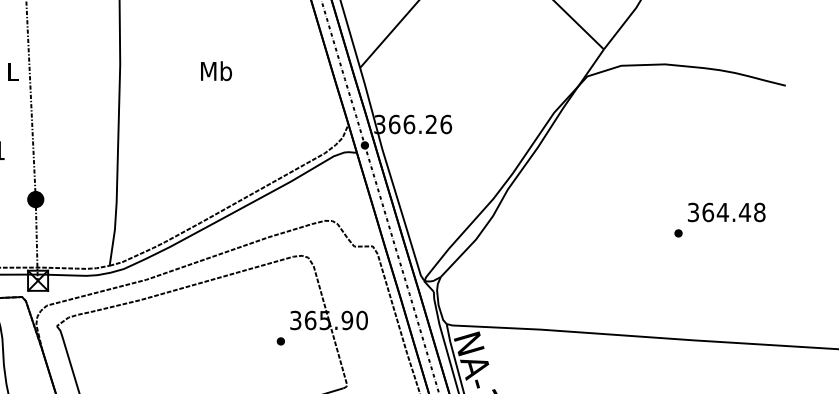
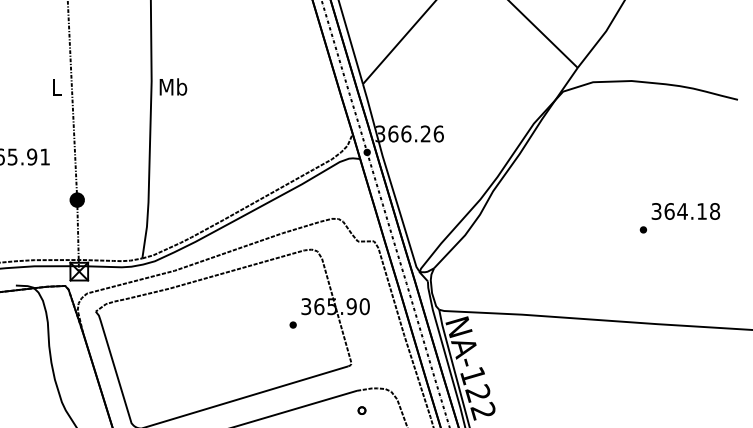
text: (216, 70) -> (173, 86), moved
text: (744, 212) -> (701, 211), 364.48 -> 364.18

